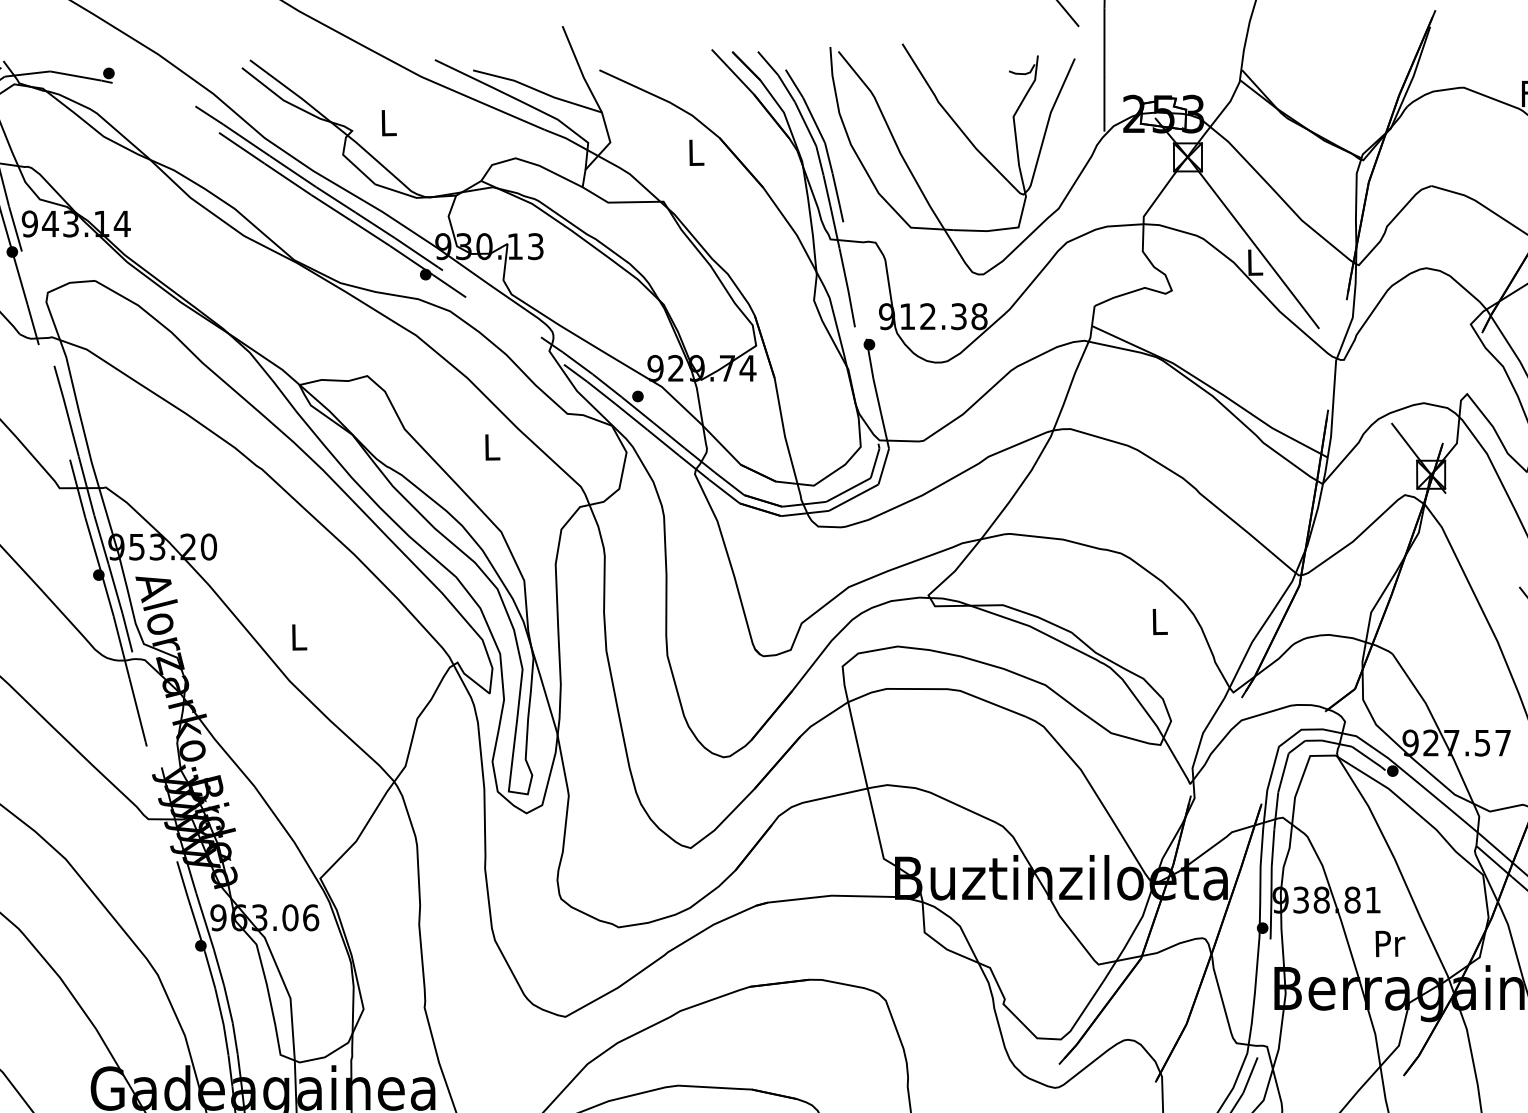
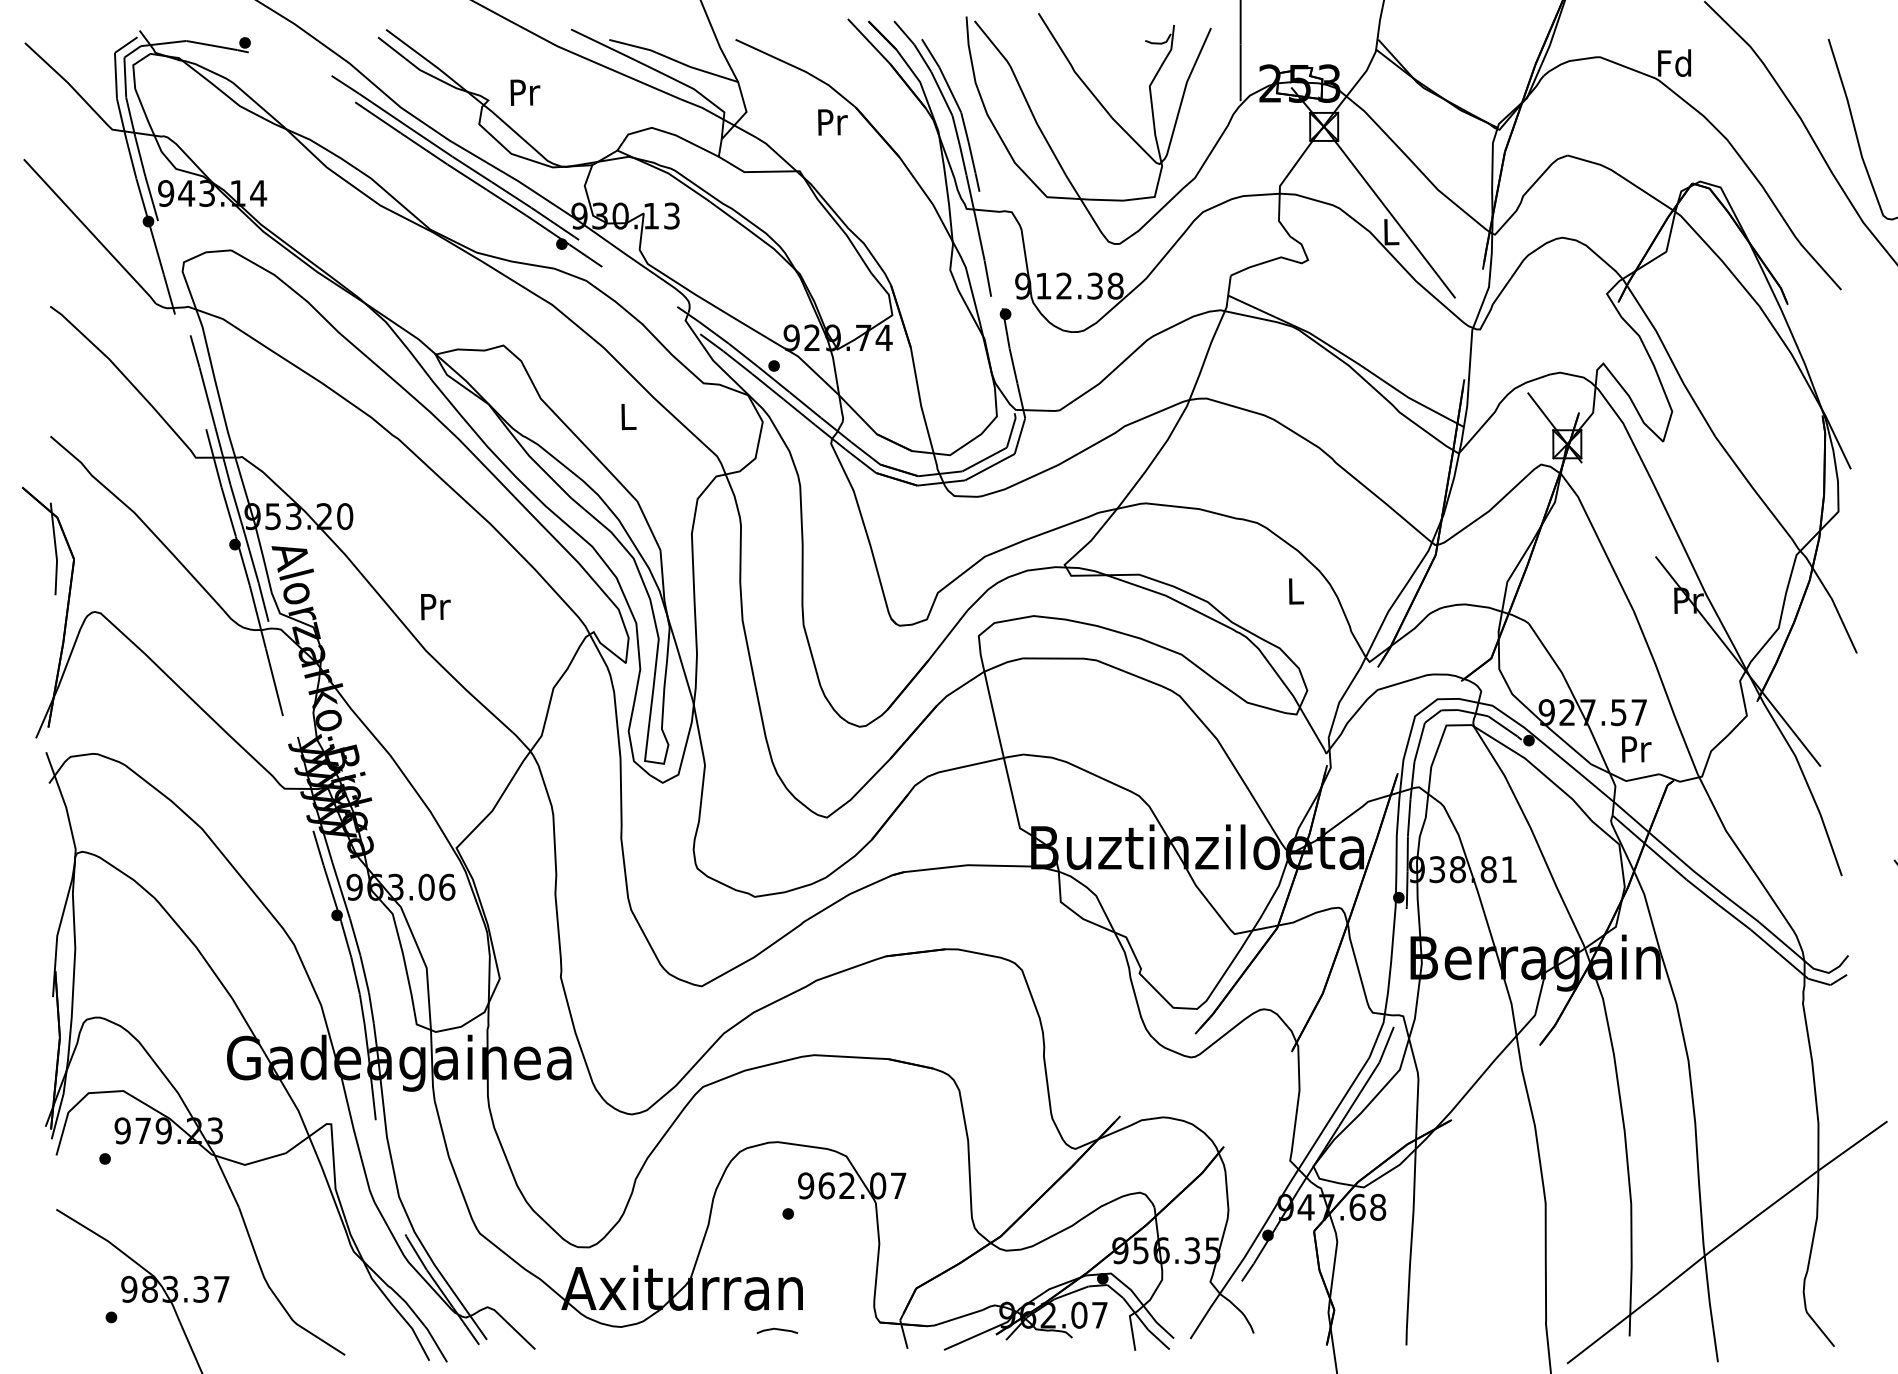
text: (389, 122) -> (525, 92), L -> Pr
text: (696, 152) -> (832, 122), L -> Pr
text: (299, 637) -> (435, 607), L -> Pr
text: (1390, 943) -> (1636, 749), moved

